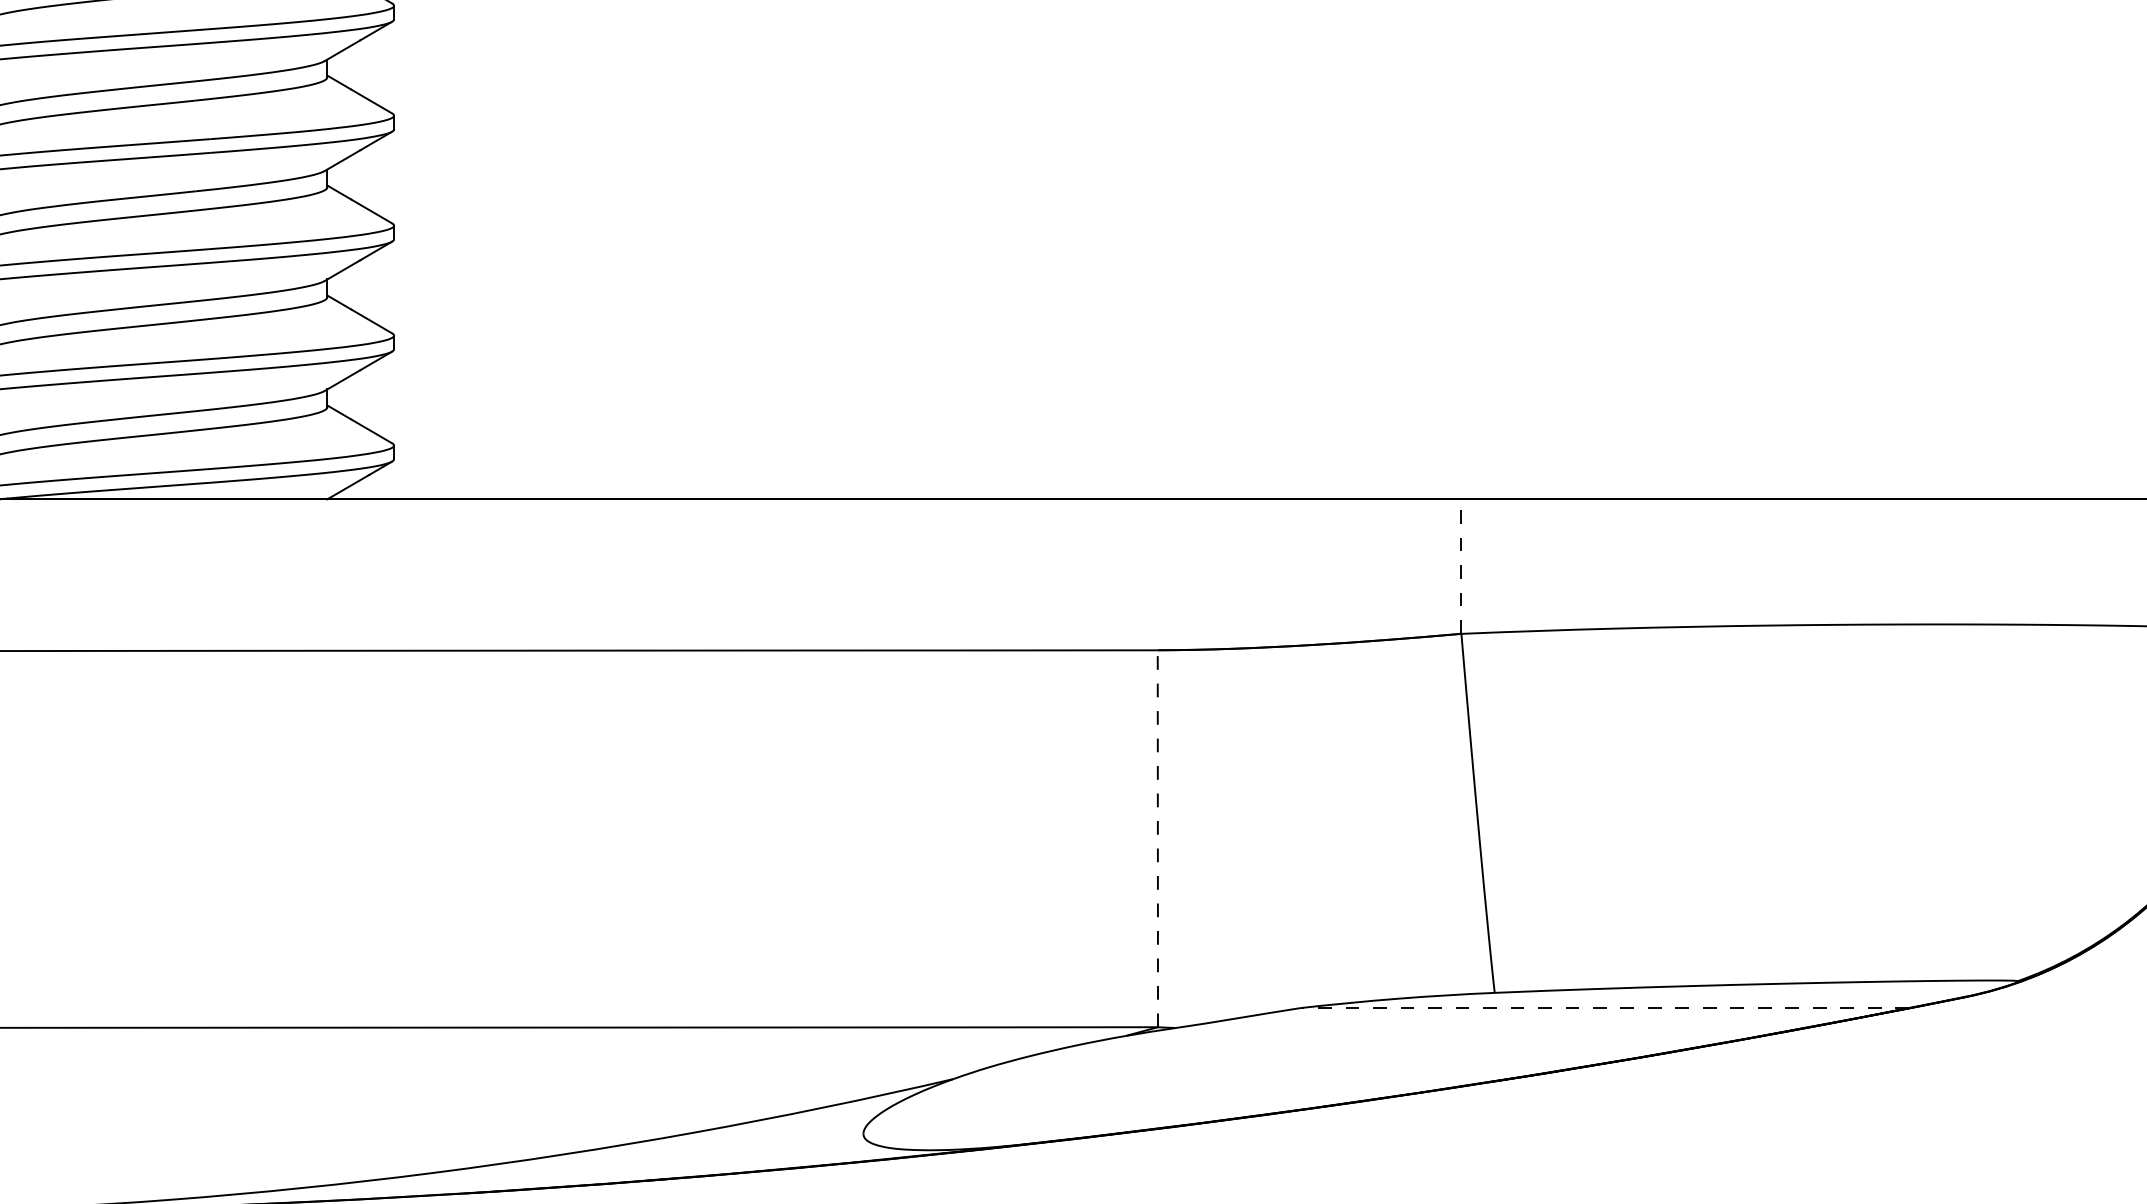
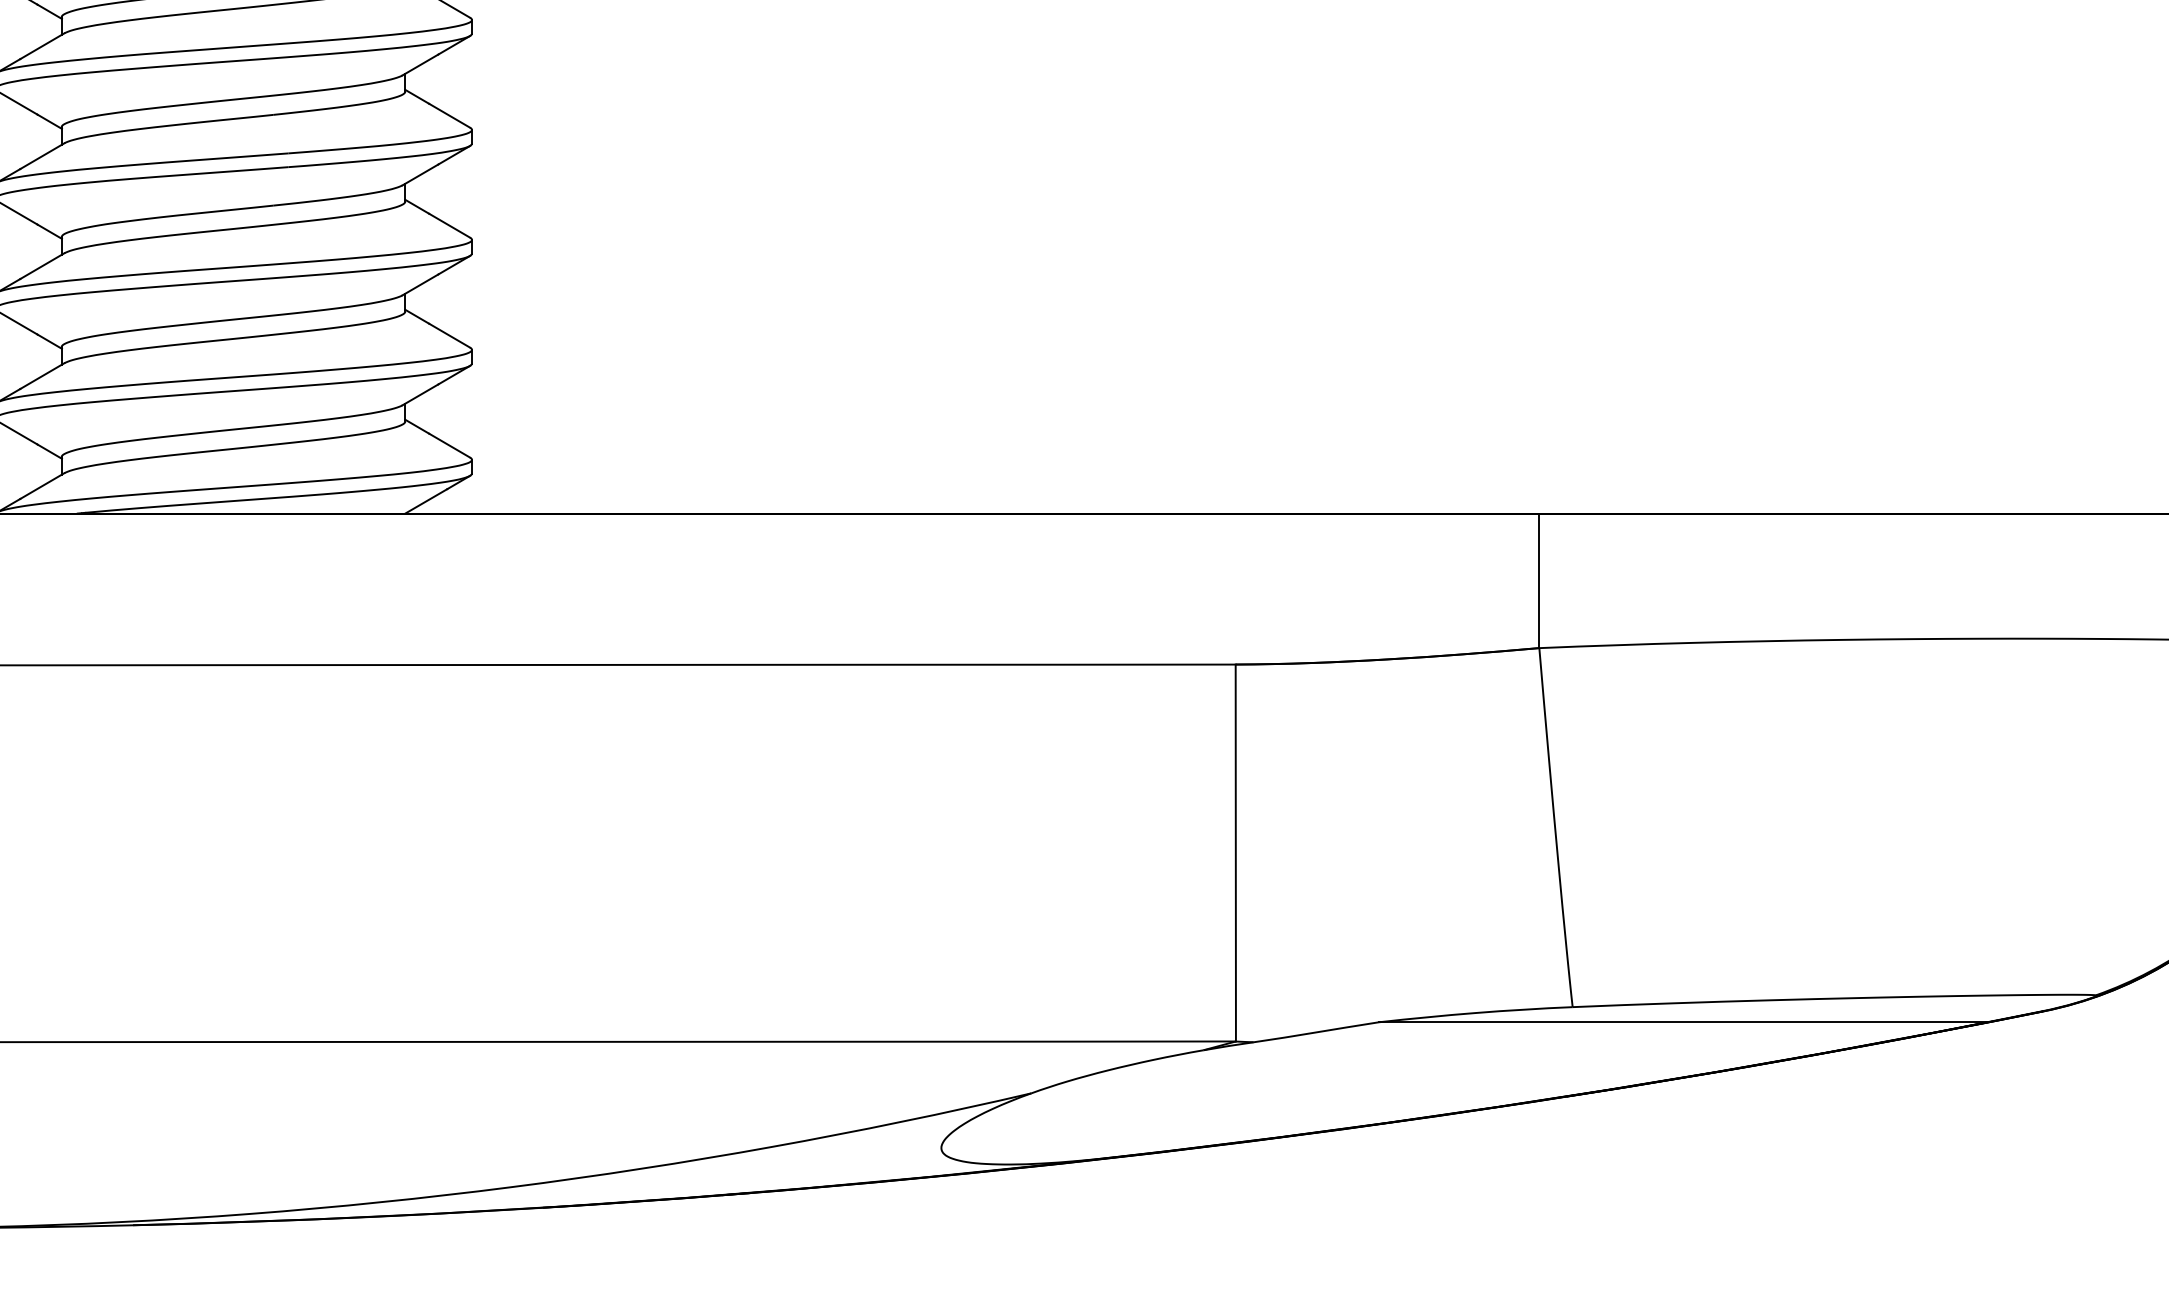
line: (1461, 566) -> (1539, 580), dashed -> solid
line: (1157, 838) -> (1235, 852), dashed -> solid
line: (1604, 1008) -> (1682, 1022), dashed -> solid

